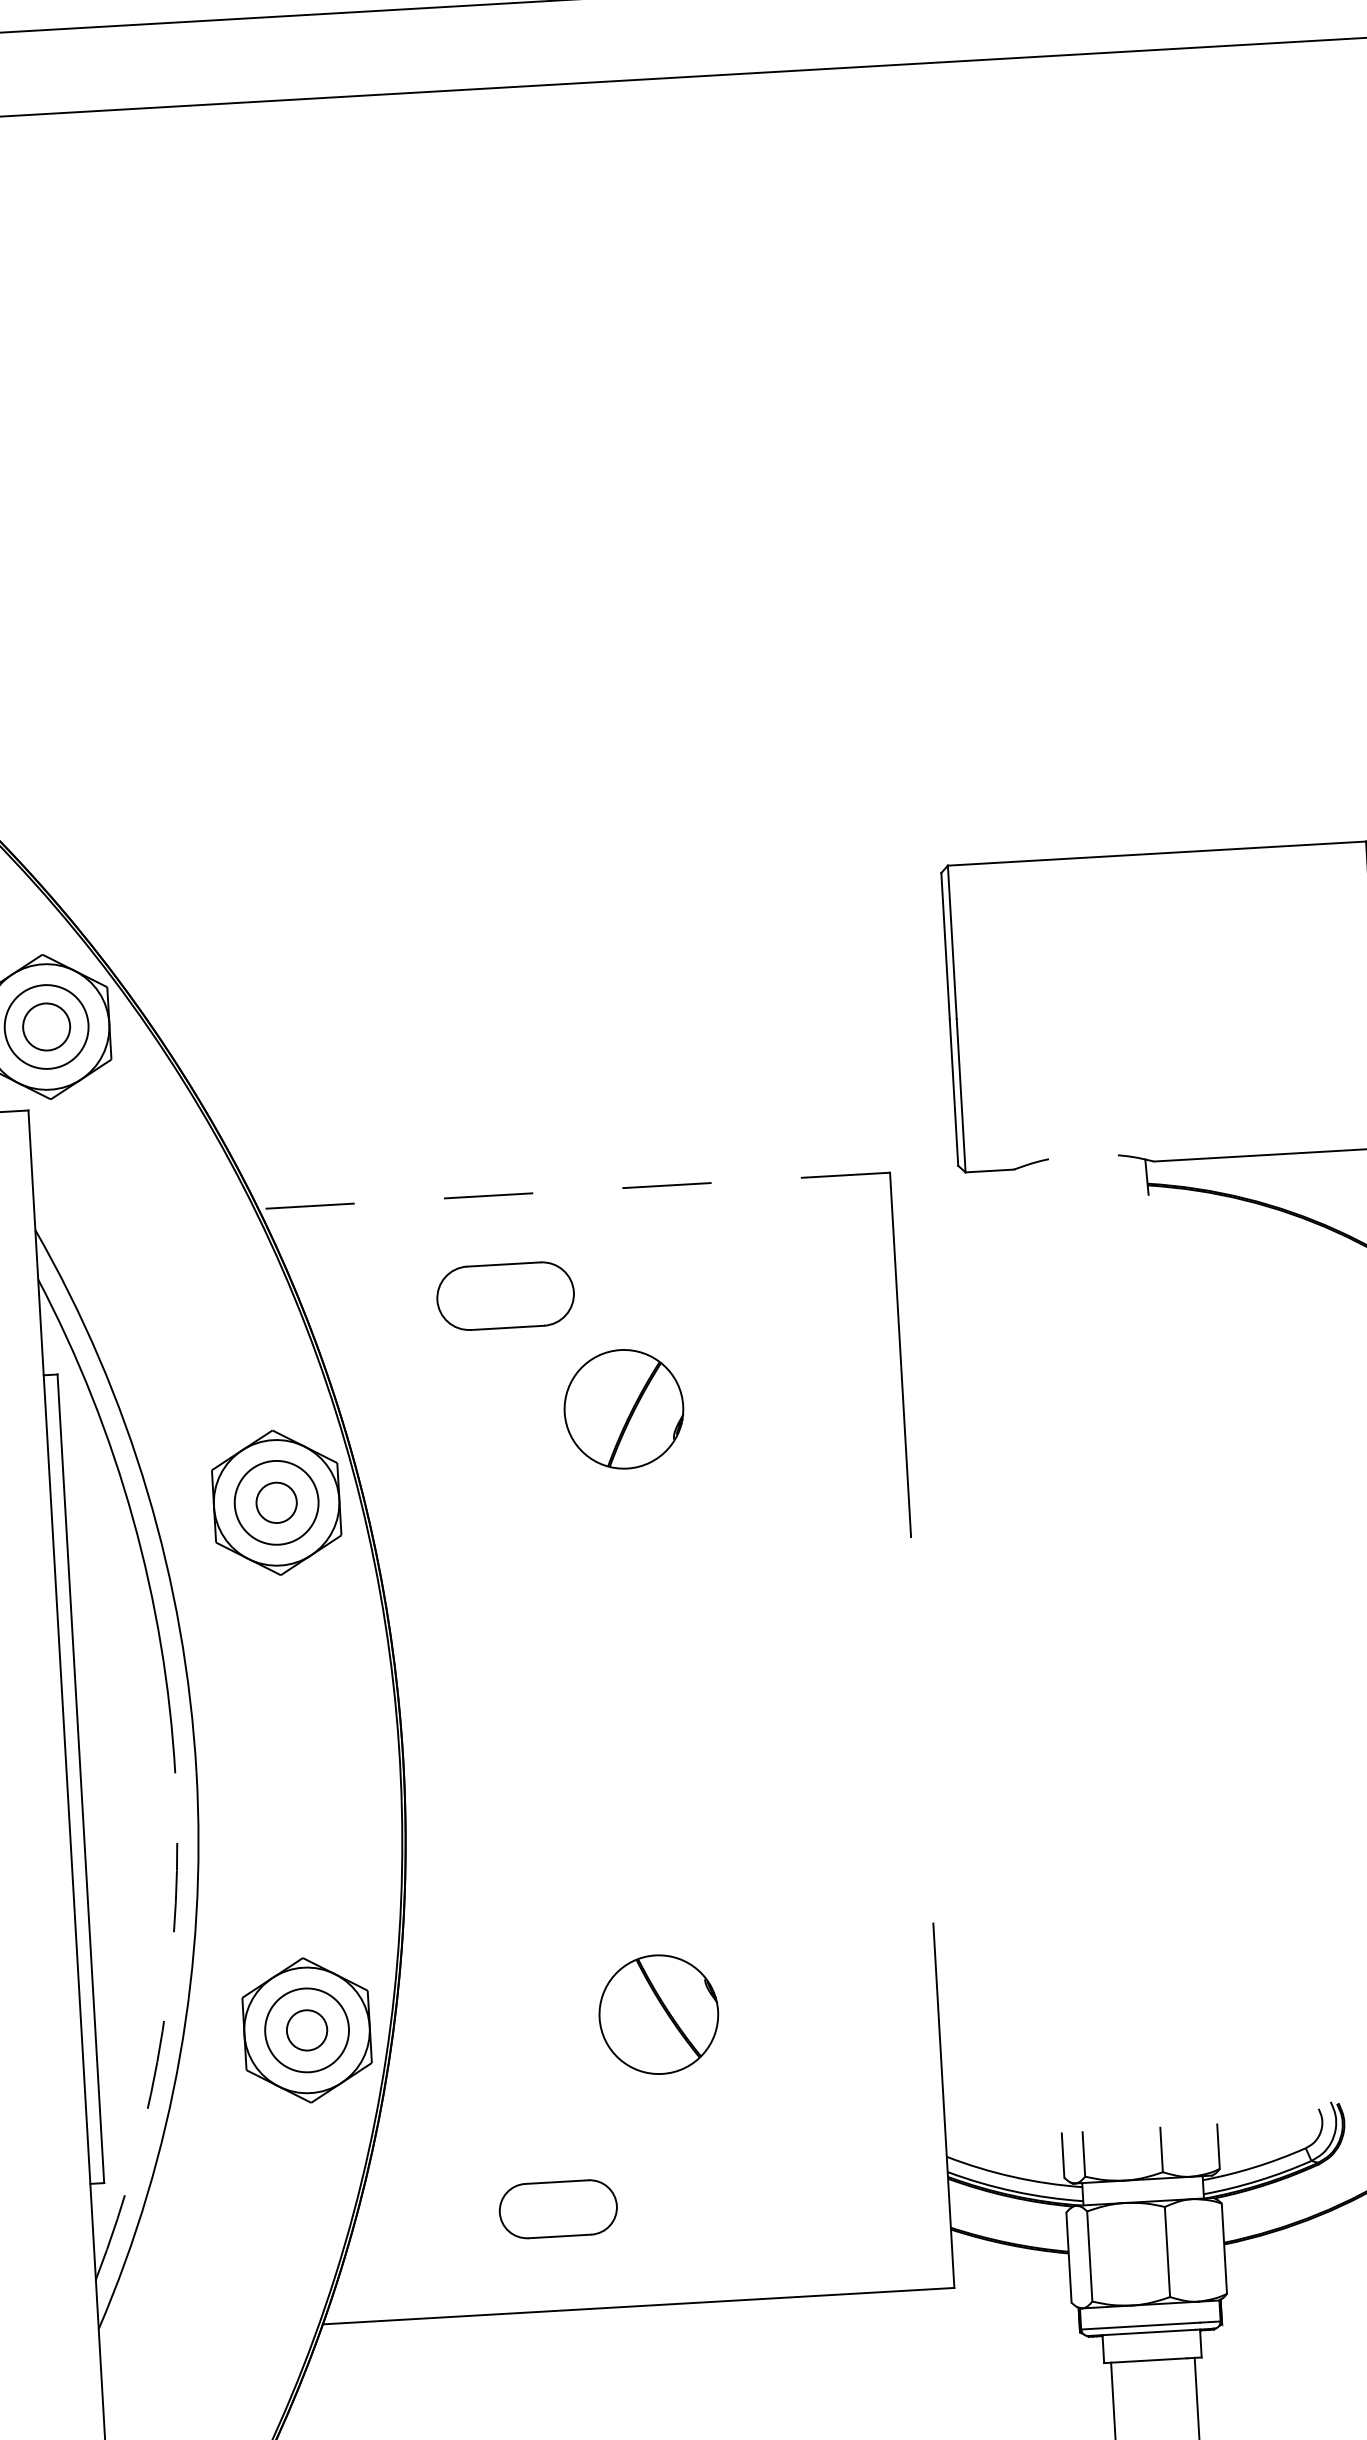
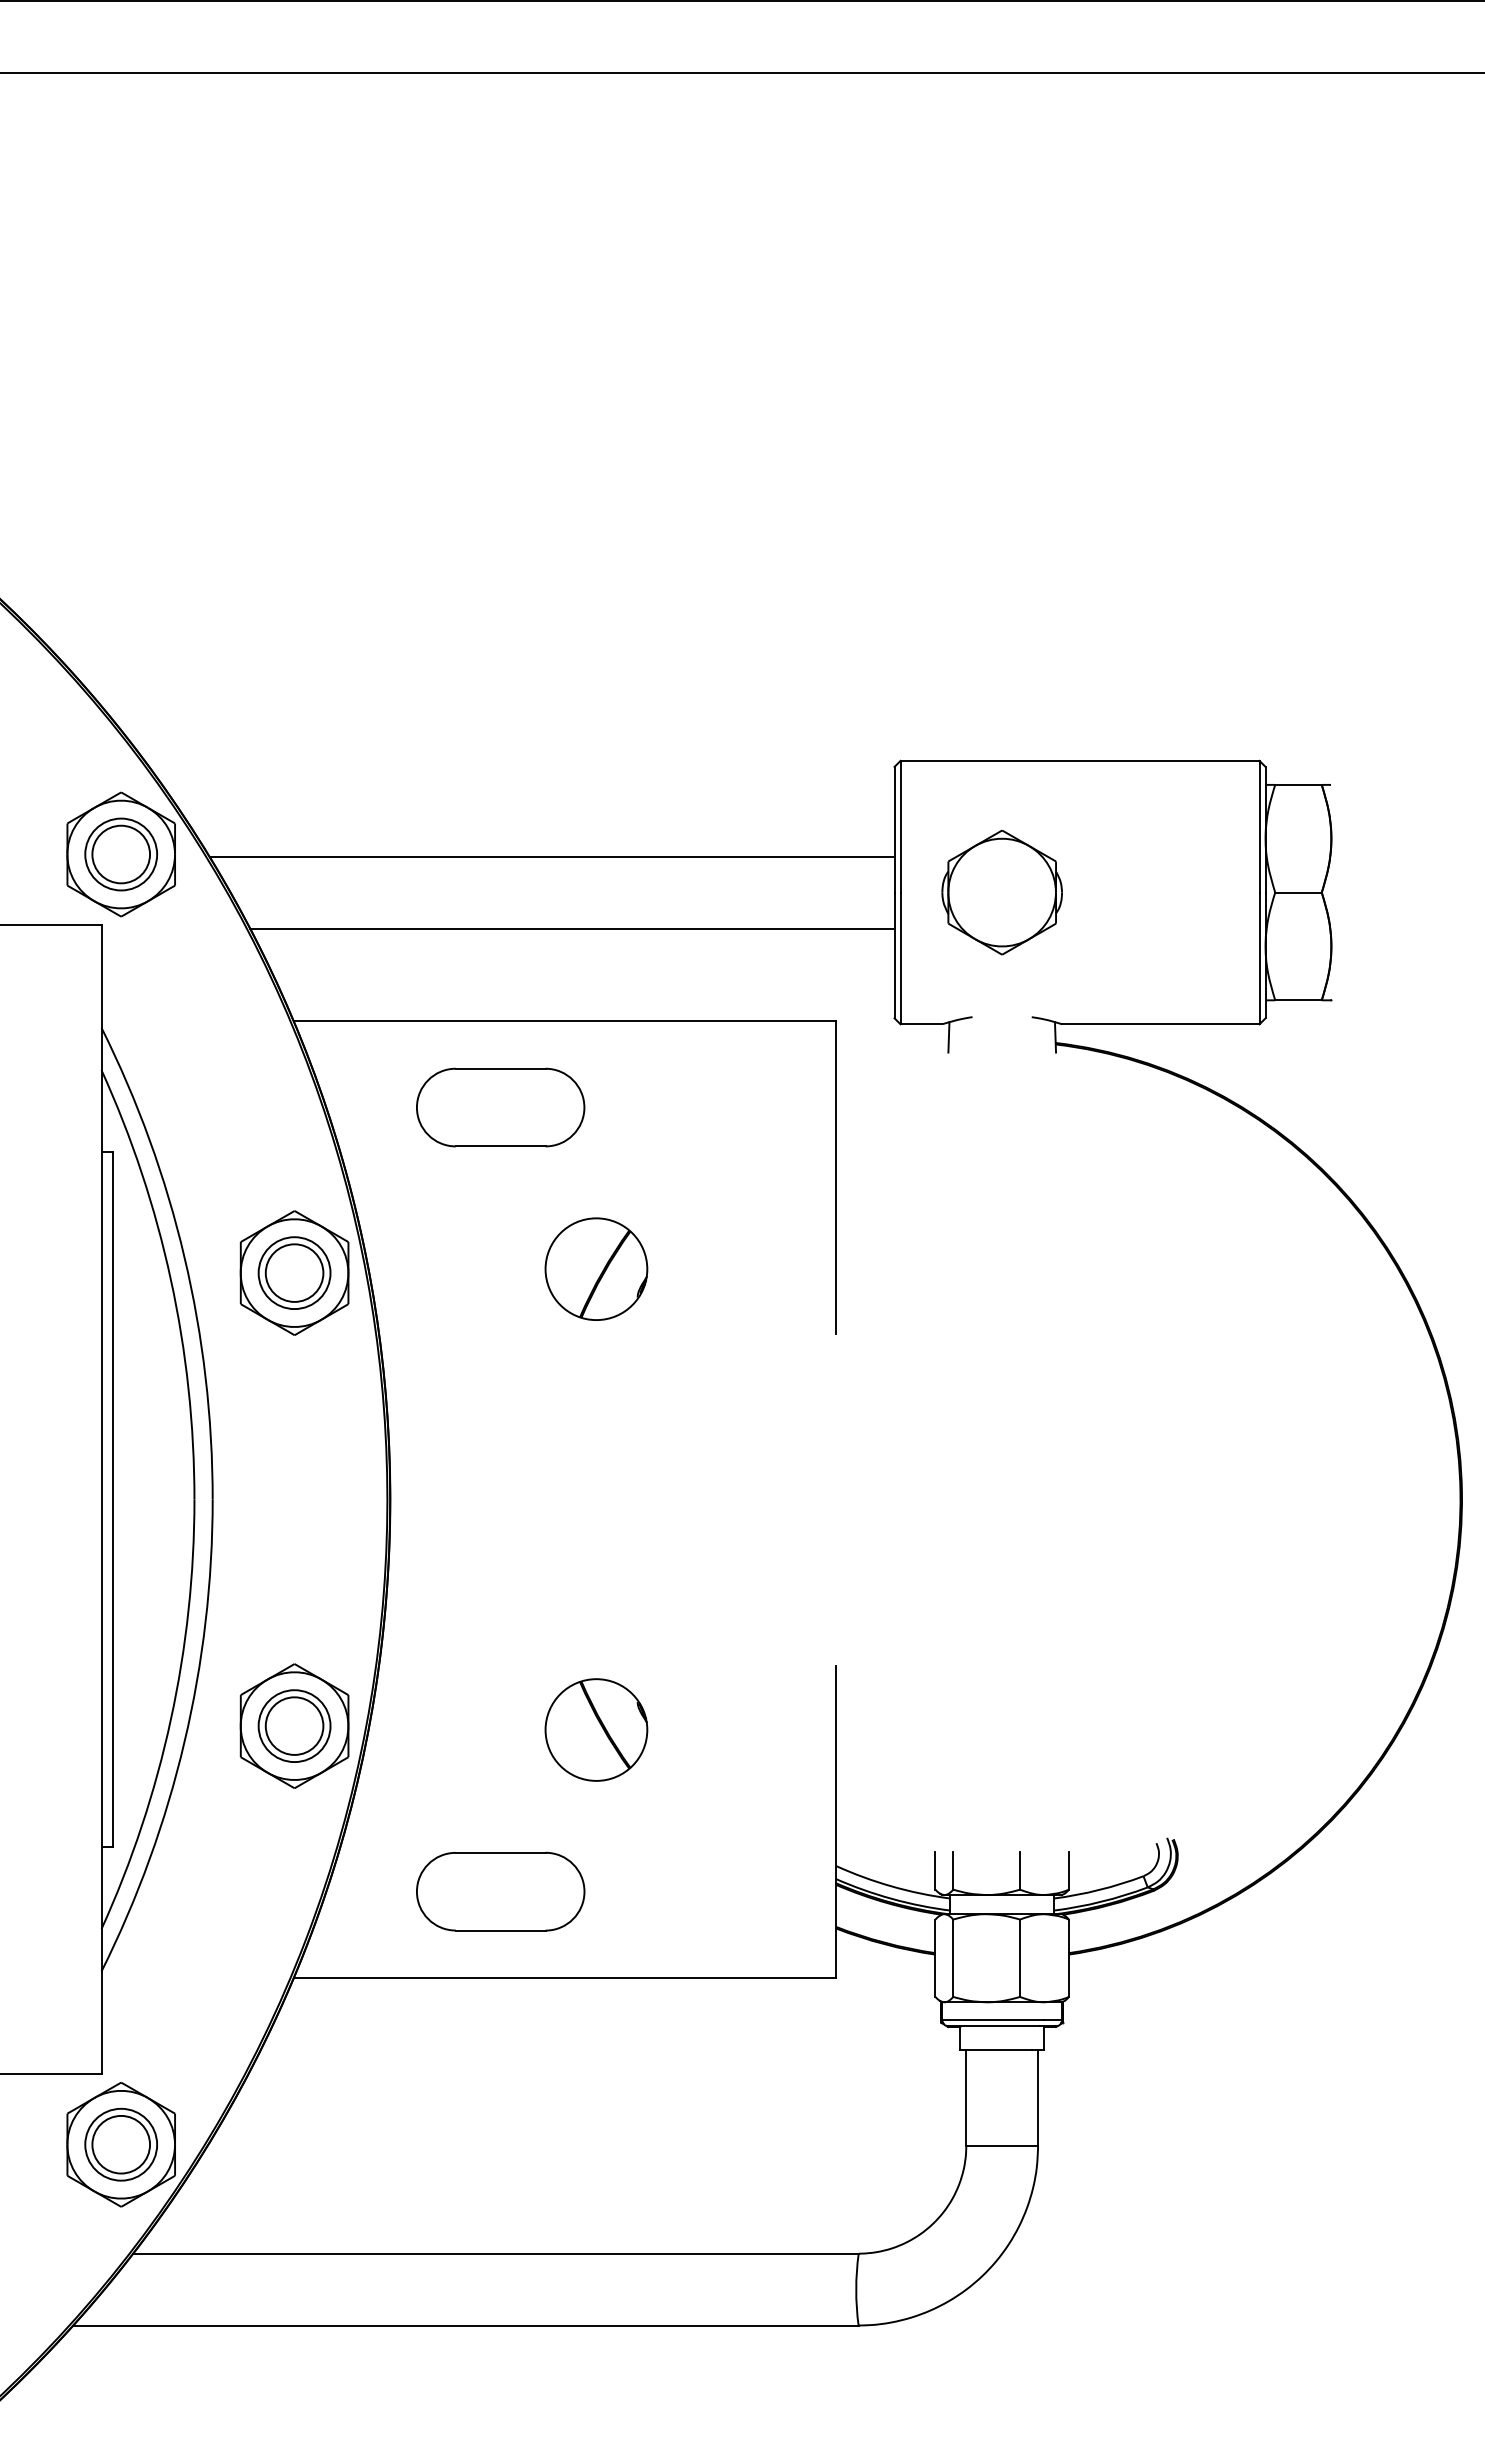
line: (547, 1000) -> (551, 856), added
part: (1074, 1012) -> (1001, 892), added
circle: (46, 1026) -> (121, 854), size x1.43
line: (577, 1082) -> (572, 928), added
line: (1022, 1184) -> (948, 1037), added
line: (574, 1190) -> (564, 1020), dashed -> solid
part: (505, 1296) -> (500, 1107), size x1.43
part: (623, 1408) -> (596, 1268), moved
circle: (276, 1502) -> (294, 1272), size x1.67
circle: (306, 2029) -> (294, 1725), size x1.67
arc: (162, 2031) -> (170, 1719), dashed -> solid
part: (557, 2209) -> (500, 1891), size x1.67

